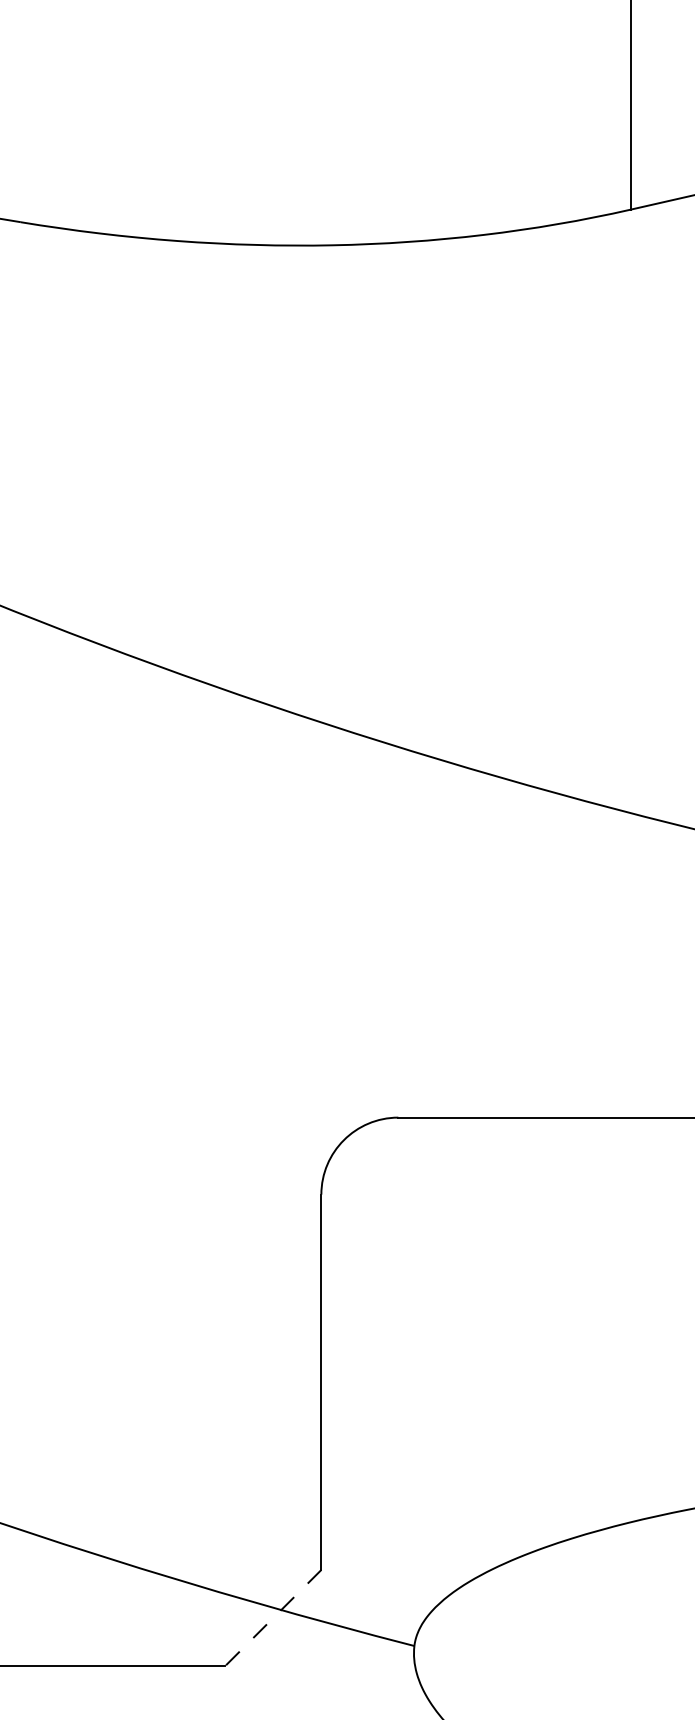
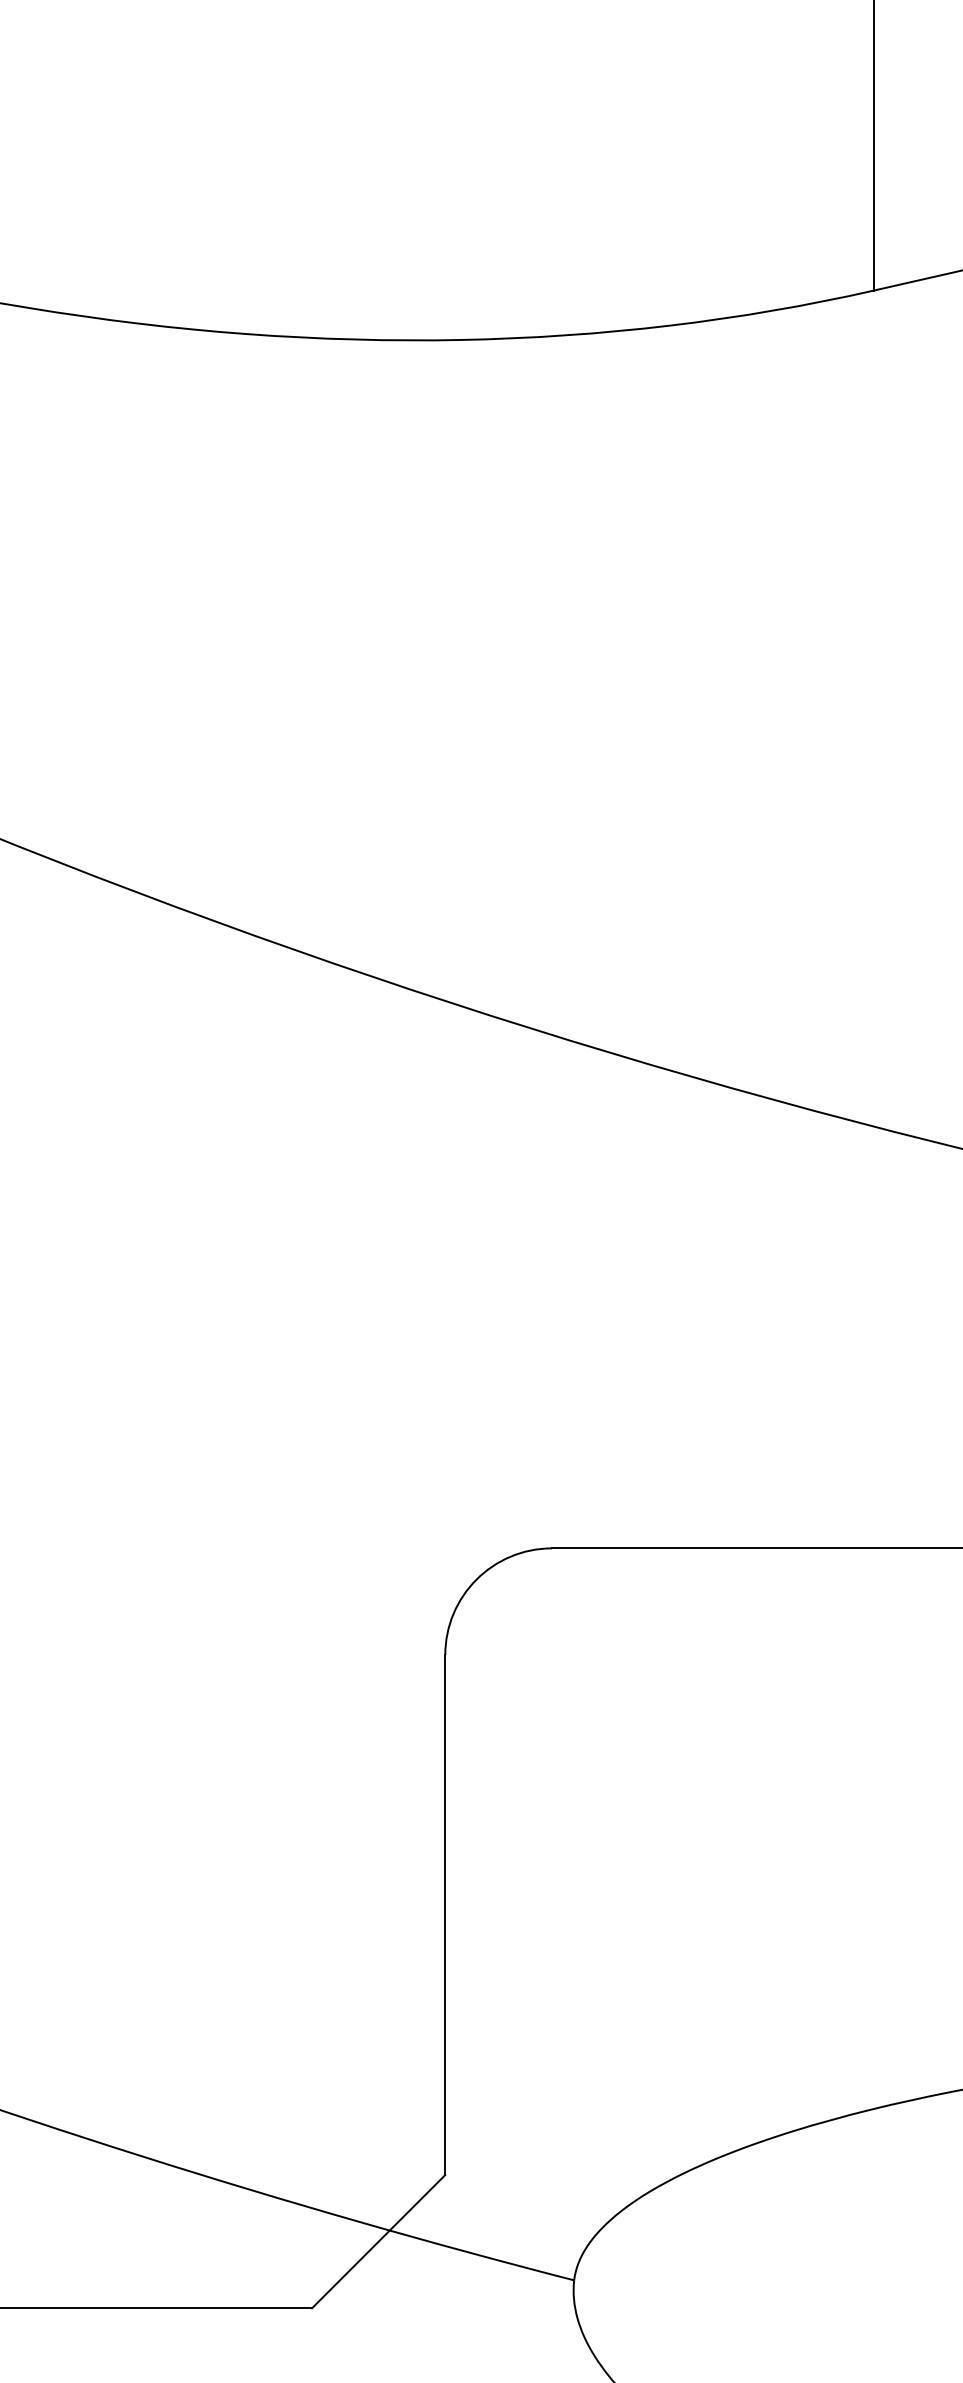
line: (272, 1618) -> (377, 2242), dashed -> solid

